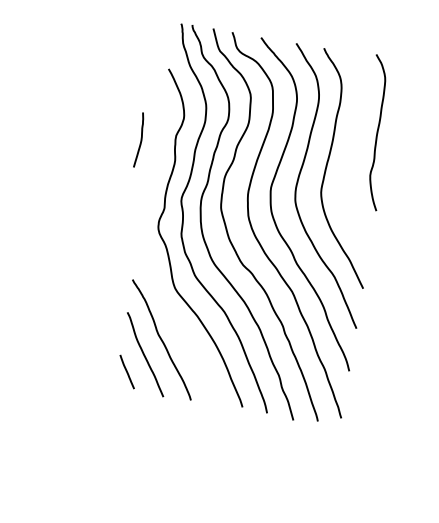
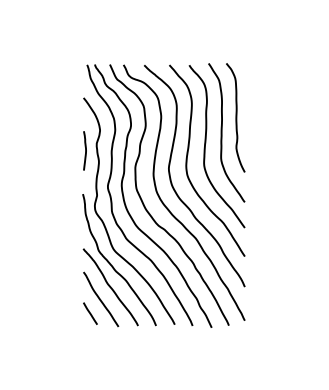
line: (140, 139) -> (85, 150), moved
curve: (354, 150) -> (222, 132), added
curve: (170, 311) -> (113, 266), added

